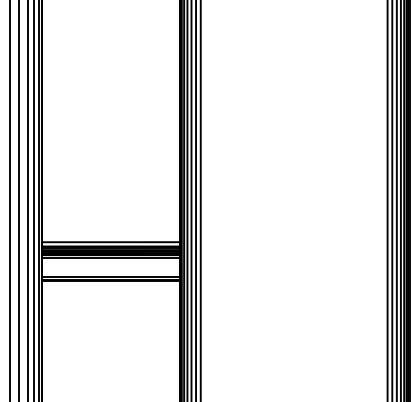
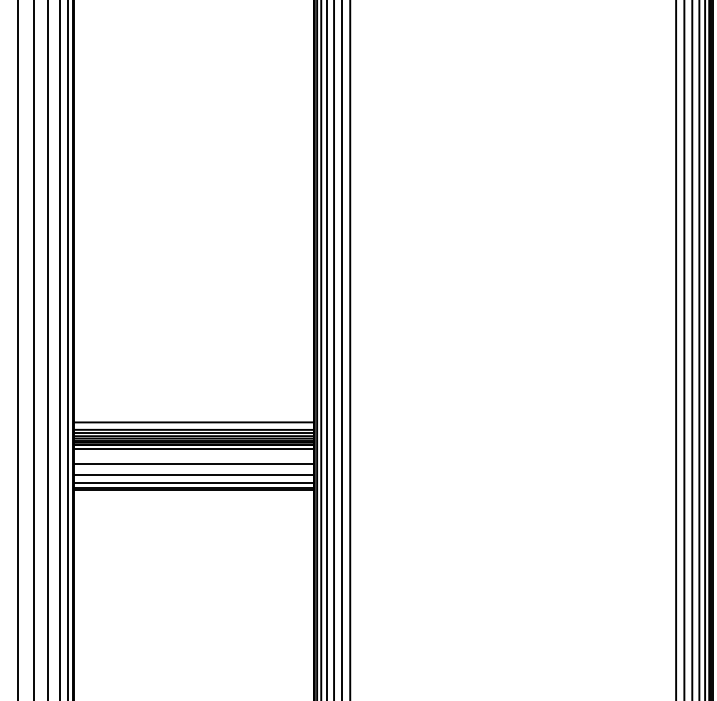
line: (111, 265) -> (194, 463), added
line: (111, 272) -> (194, 475), added

